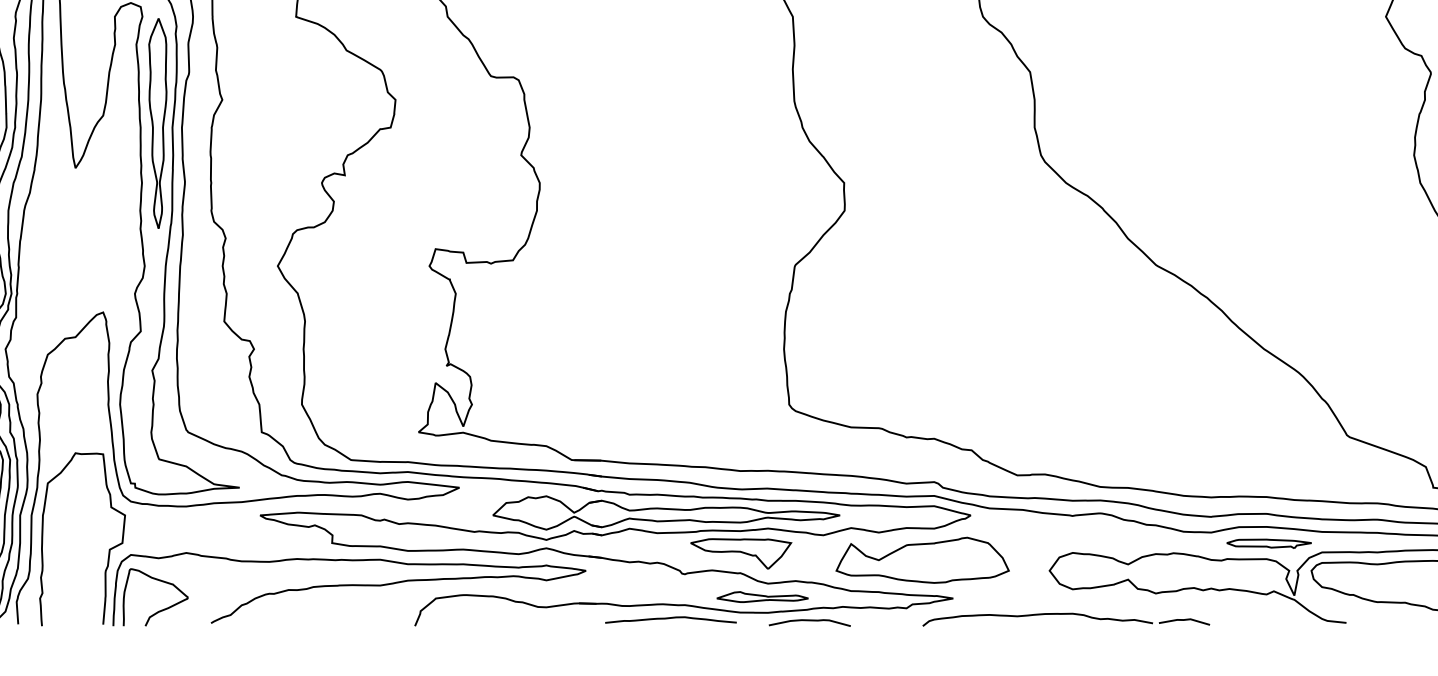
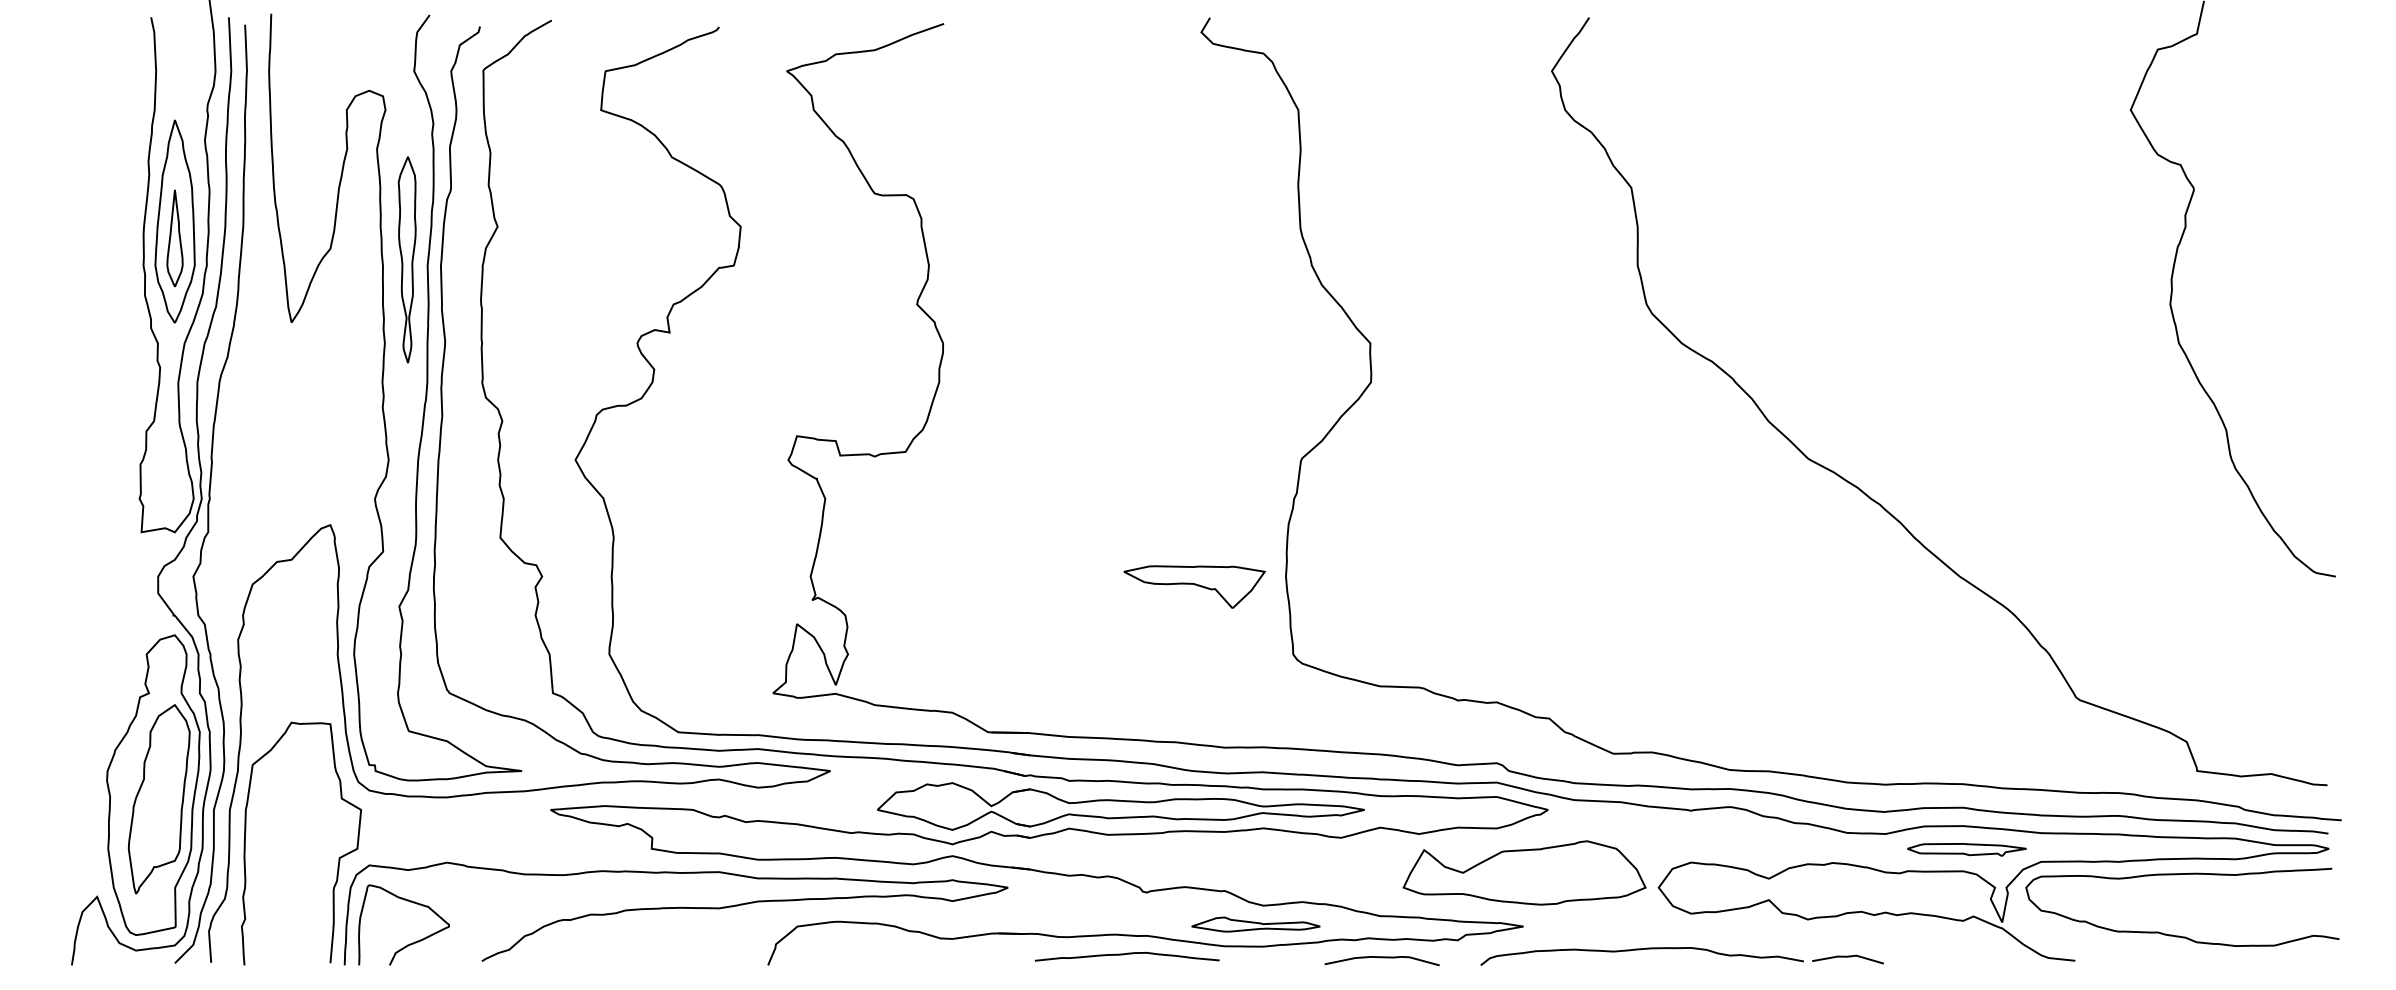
part: (158, 123) -> (407, 259), size x0.7
part: (740, 553) -> (1194, 586), moved
part: (922, 559) -> (1524, 872), moved
curve: (809, 621) -> (1381, 958), moved

